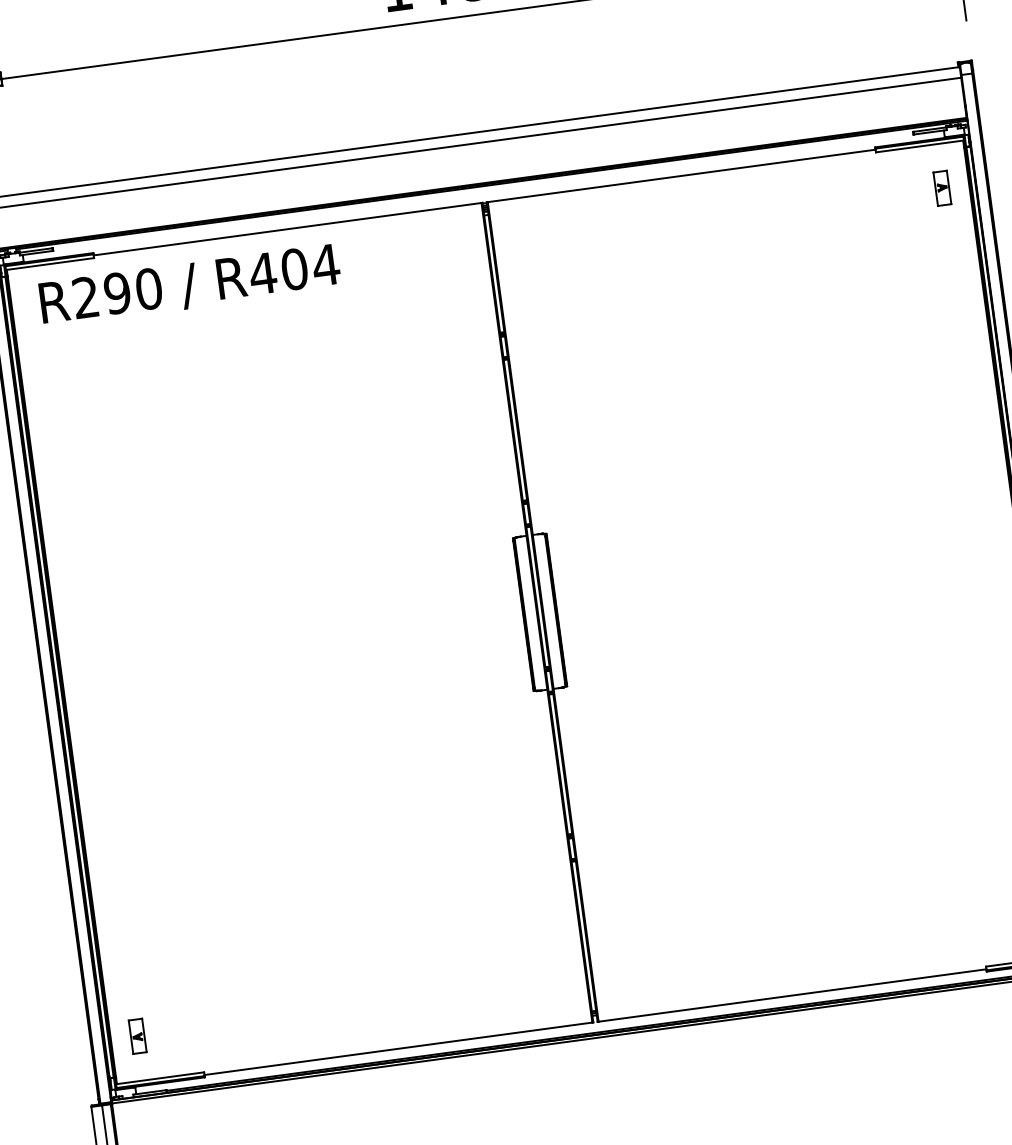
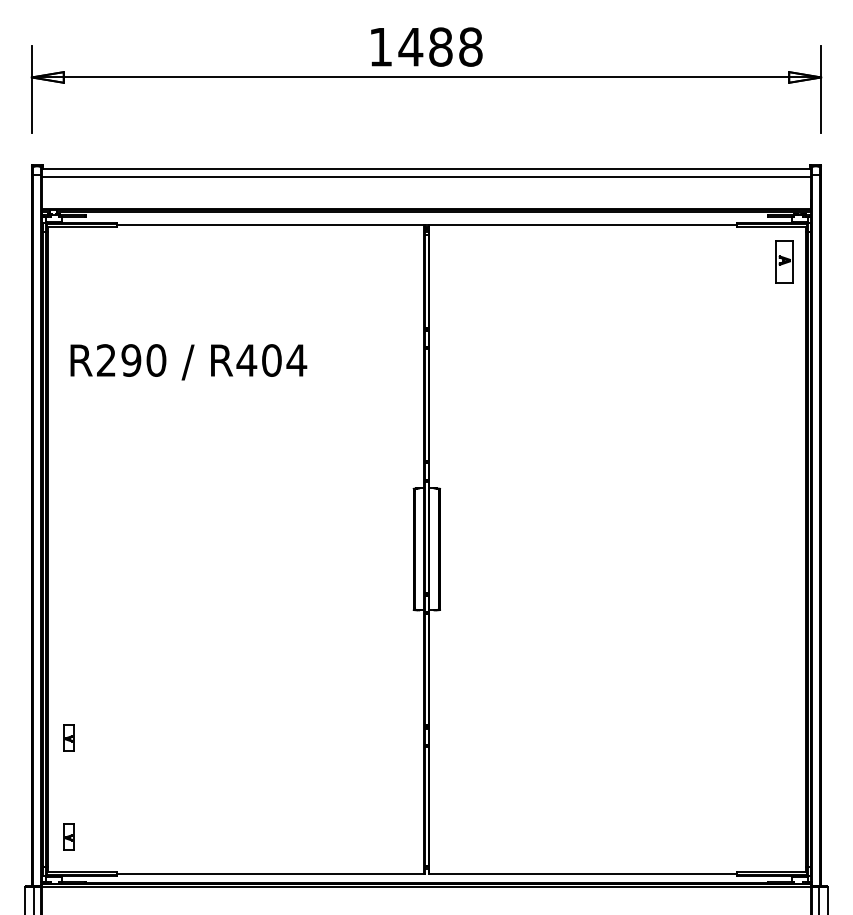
part: (941, 188) -> (784, 261), size x1.6
text: (189, 286) -> (188, 362), moved
part: (120, 910) -> (68, 737), added

